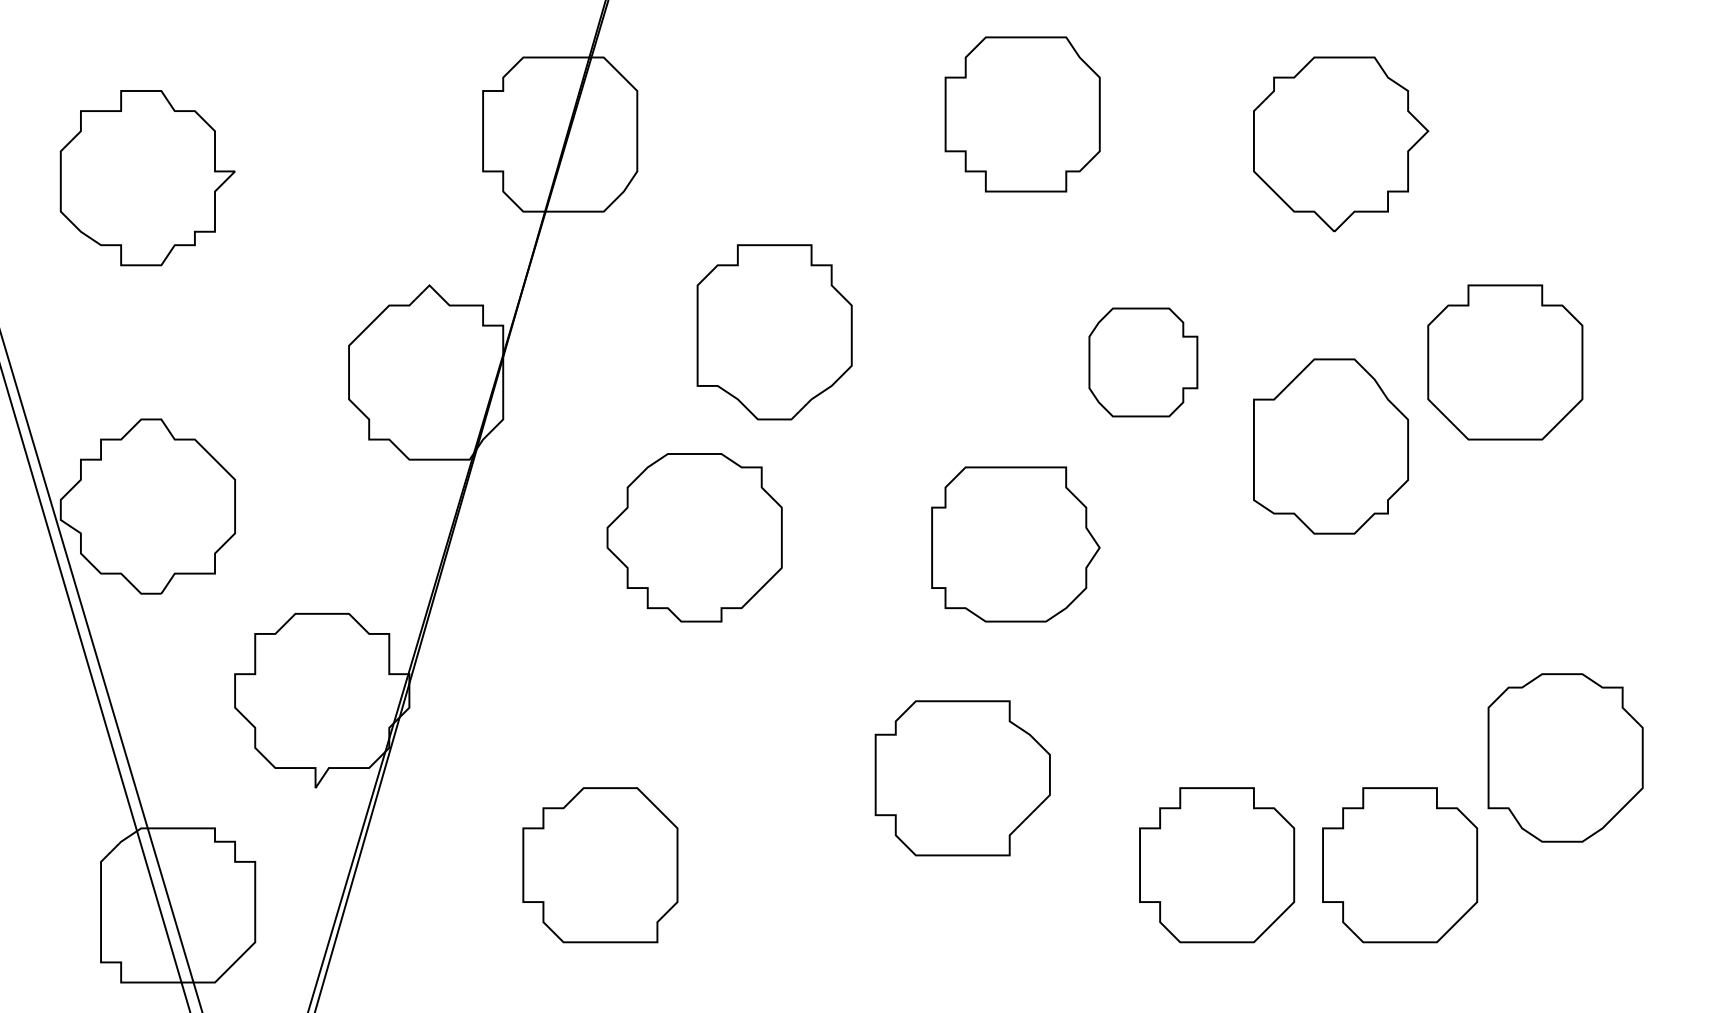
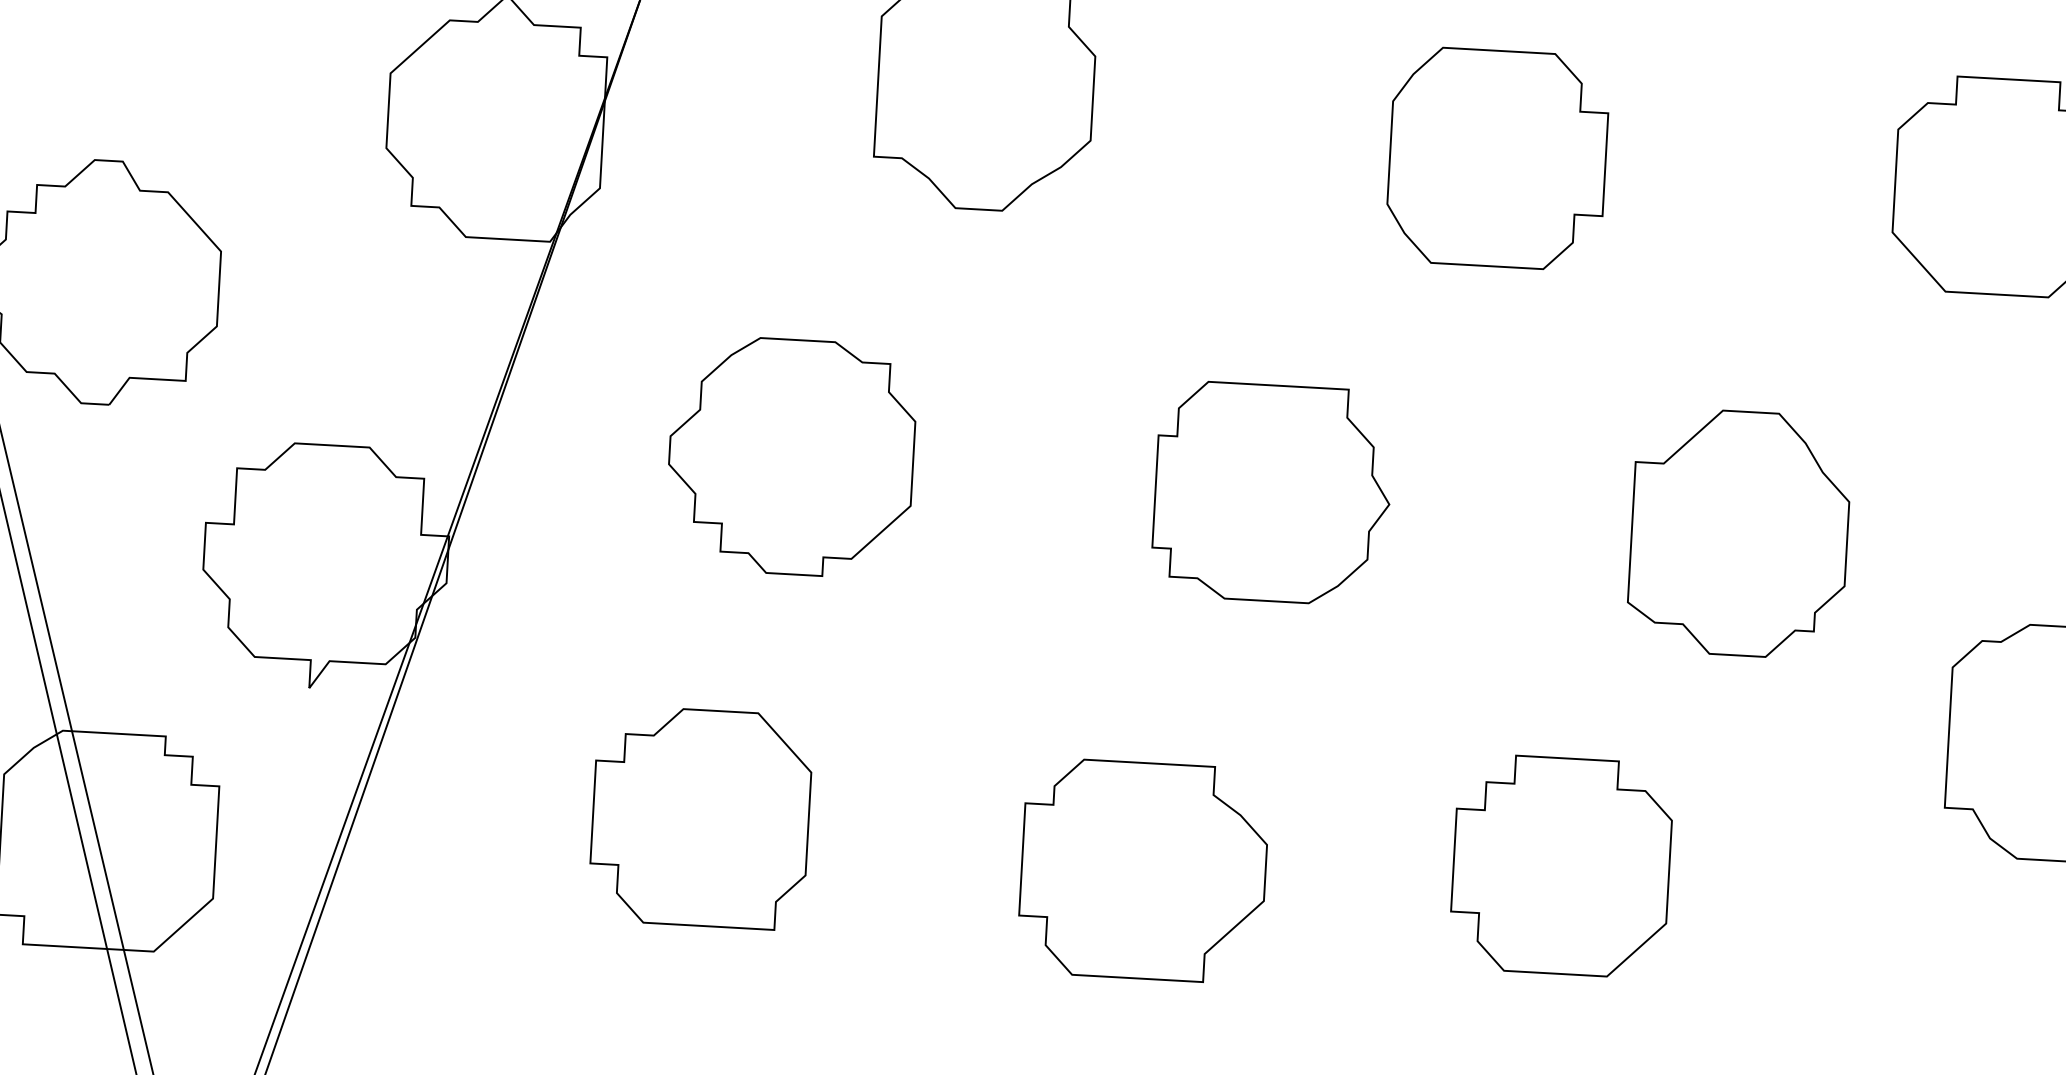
part: (1143, 362) -> (1498, 158), size x1.43
part: (1330, 446) -> (1738, 533), moved
part: (694, 537) -> (791, 456), moved
part: (1015, 544) -> (1272, 493), moved
part: (962, 778) -> (1143, 871), moved
part: (1400, 865) -> (1817, 880), removed

